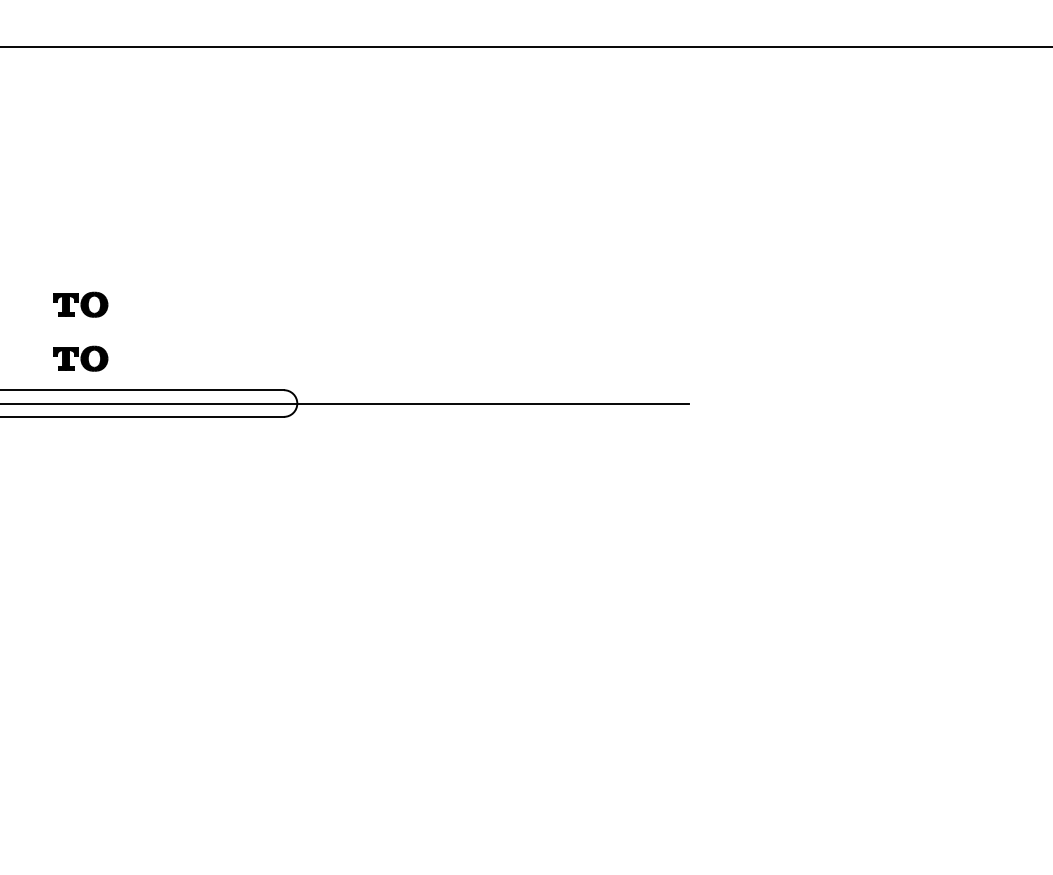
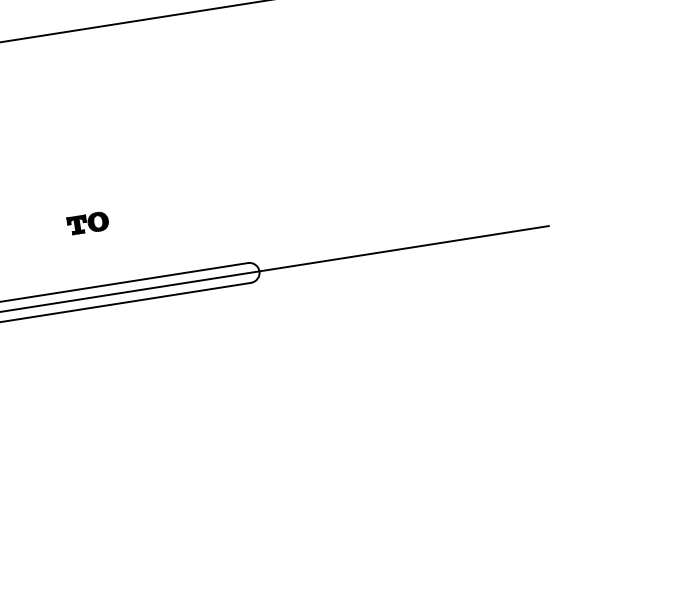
part: (80, 358) -> (94, 263), removed

